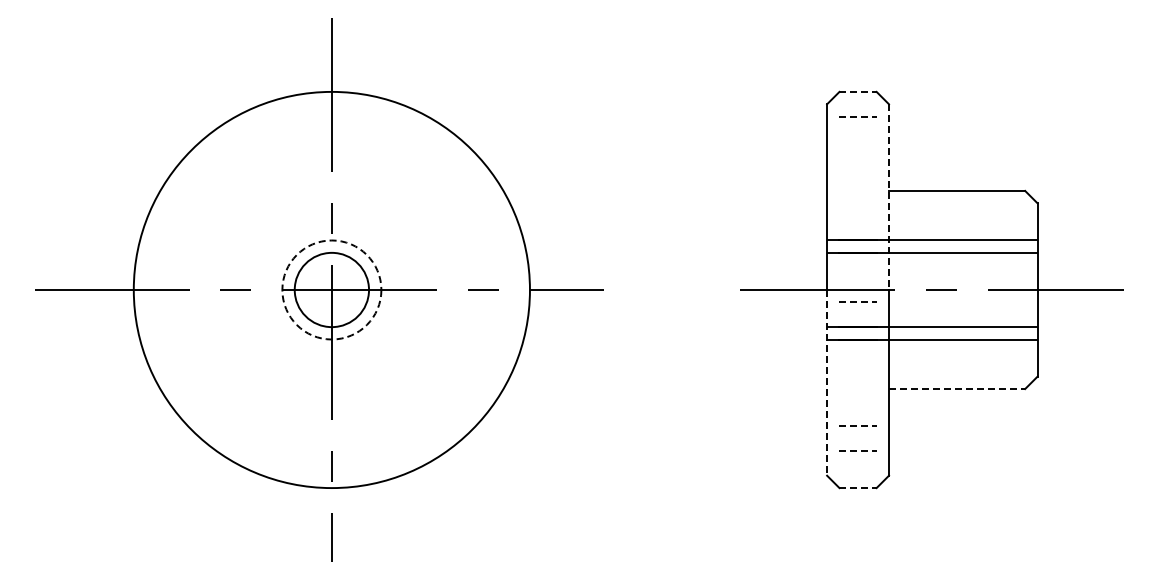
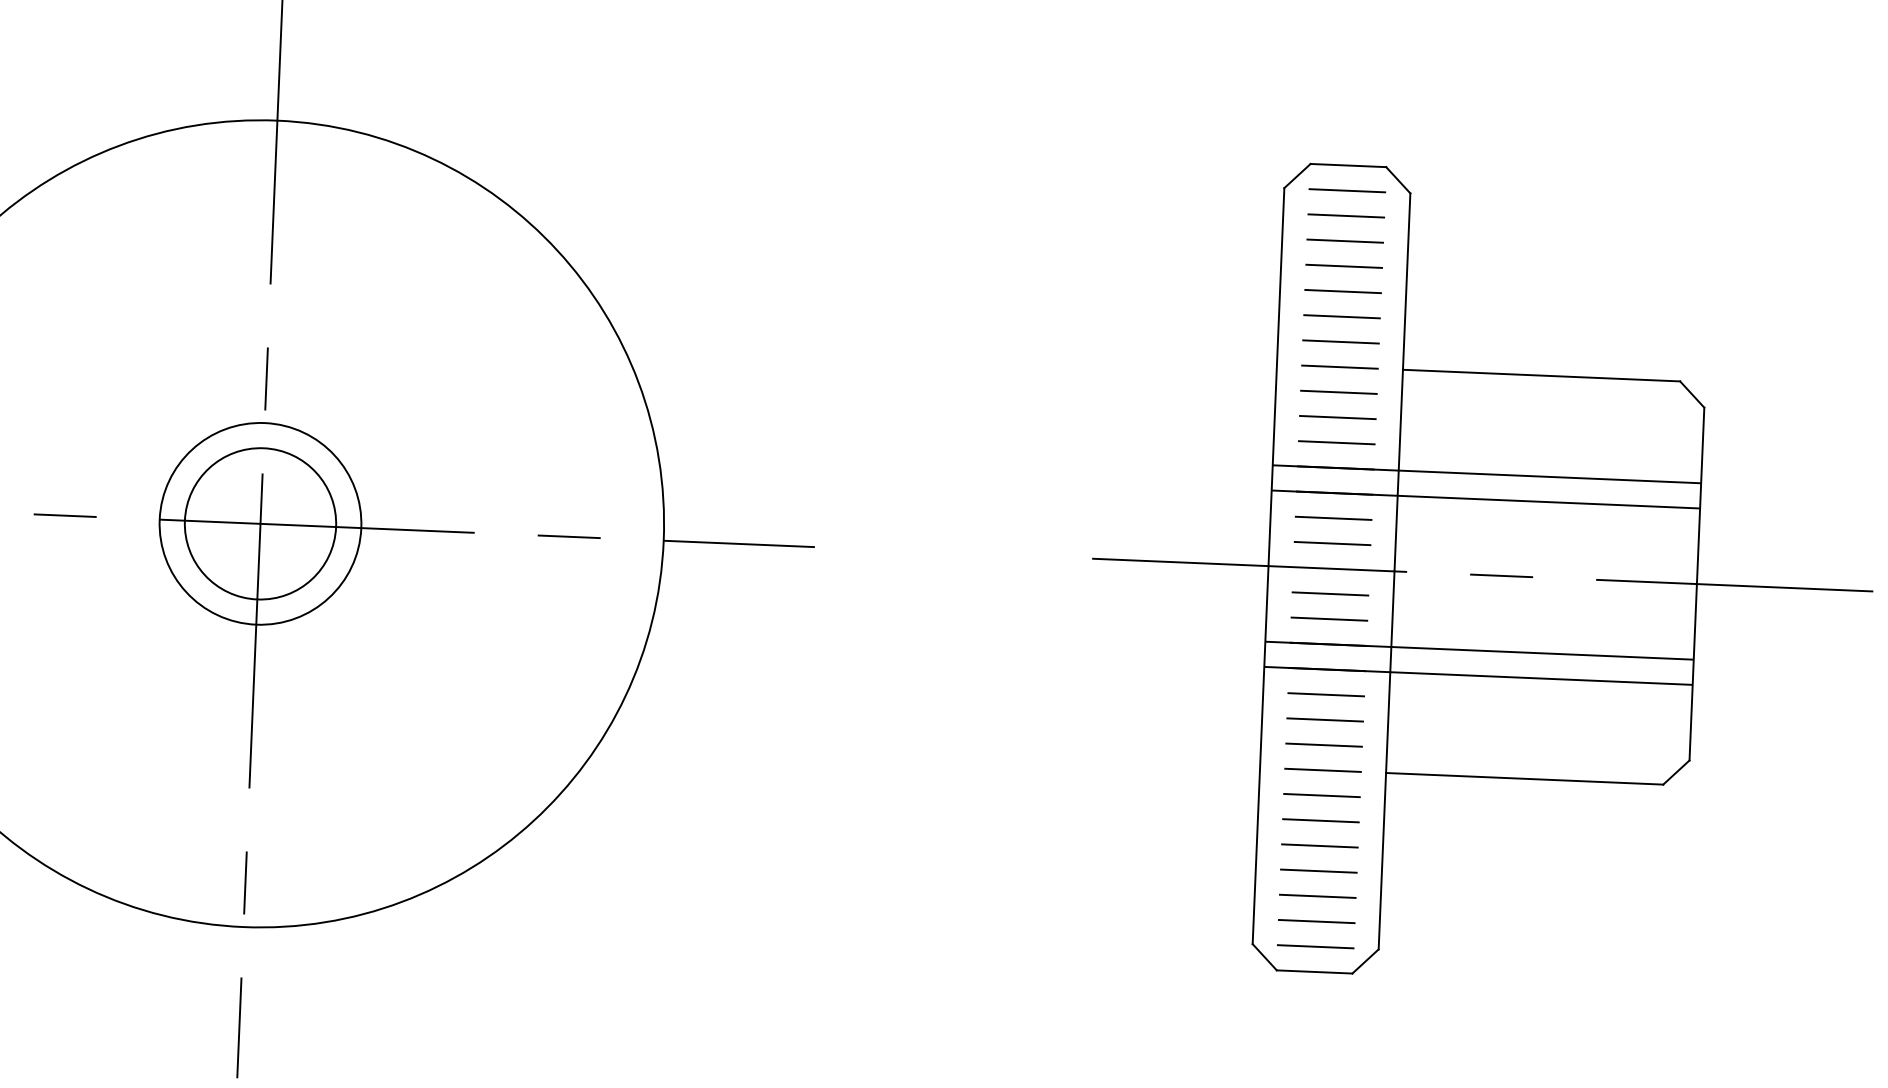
line: (858, 91) -> (1349, 164), dashed -> solid
line: (857, 104) -> (1346, 191), added
line: (858, 116) -> (1347, 215), dashed -> solid
line: (857, 129) -> (1344, 242), added
line: (857, 141) -> (1343, 266), added
line: (857, 153) -> (1342, 290), added
line: (857, 166) -> (1340, 317), added
line: (857, 178) -> (1339, 341), added
line: (857, 190) -> (1338, 366), added
line: (889, 197) -> (1403, 383), dashed -> solid
line: (857, 203) -> (1337, 392), added
line: (857, 215) -> (1336, 417), added
line: (857, 228) -> (1335, 443), added
line: (857, 265) -> (1332, 518), added
line: (857, 277) -> (1331, 543), added
circle: (331, 289) -> (259, 522), dashed -> solid
line: (858, 302) -> (1331, 594), dashed -> solid
line: (857, 314) -> (1328, 618), added
line: (857, 351) -> (1325, 693), added
line: (857, 363) -> (1324, 718), added
line: (857, 376) -> (1323, 744), added
line: (827, 382) -> (1261, 754), dashed -> solid
line: (857, 389) -> (1321, 771), added
line: (957, 389) -> (1525, 779), dashed -> solid
line: (857, 400) -> (1320, 793), added
line: (857, 413) -> (1319, 820), added
line: (858, 426) -> (1320, 846), dashed -> solid
line: (857, 438) -> (1317, 870), added
line: (858, 450) -> (1318, 895), dashed -> solid
line: (857, 463) -> (1315, 921), added
line: (857, 475) -> (1314, 946), added
line: (858, 488) -> (1315, 972), dashed -> solid

